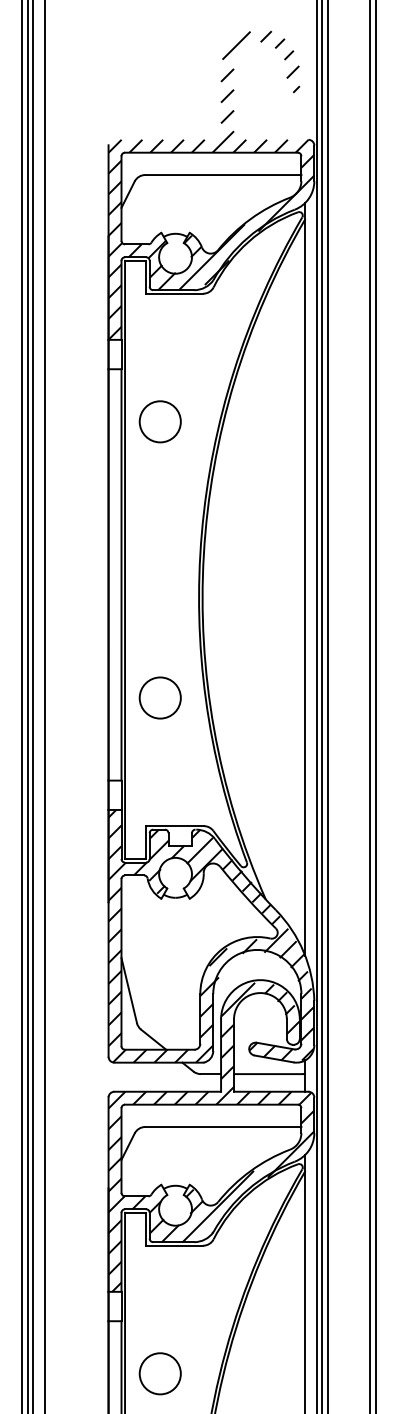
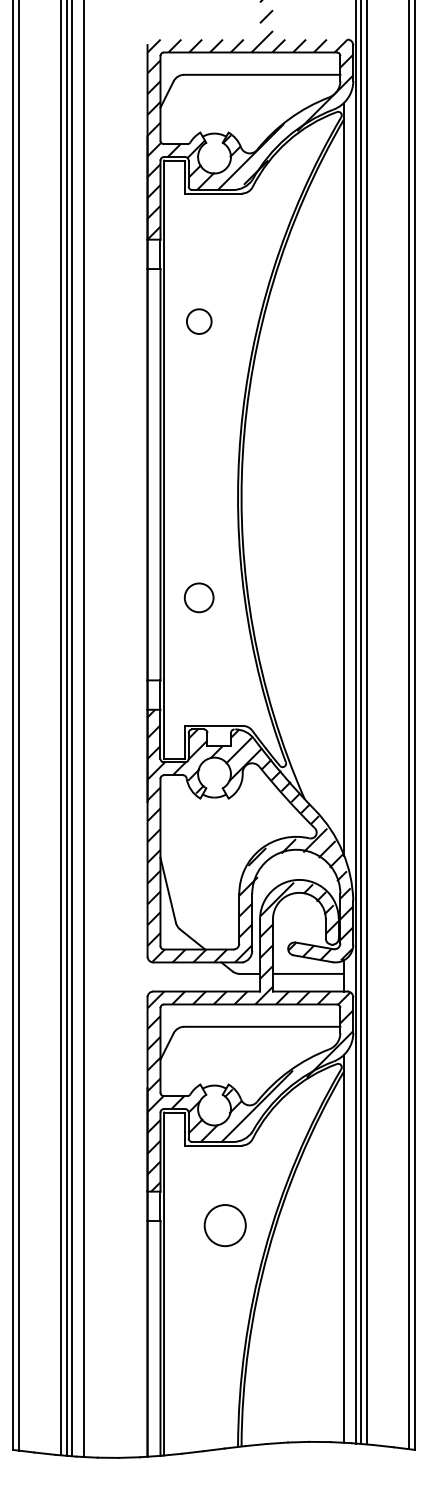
circle: (159, 421) -> (198, 321), size x0.6
circle: (159, 697) -> (198, 597), size x0.7
circle: (159, 1373) -> (224, 1225), moved

